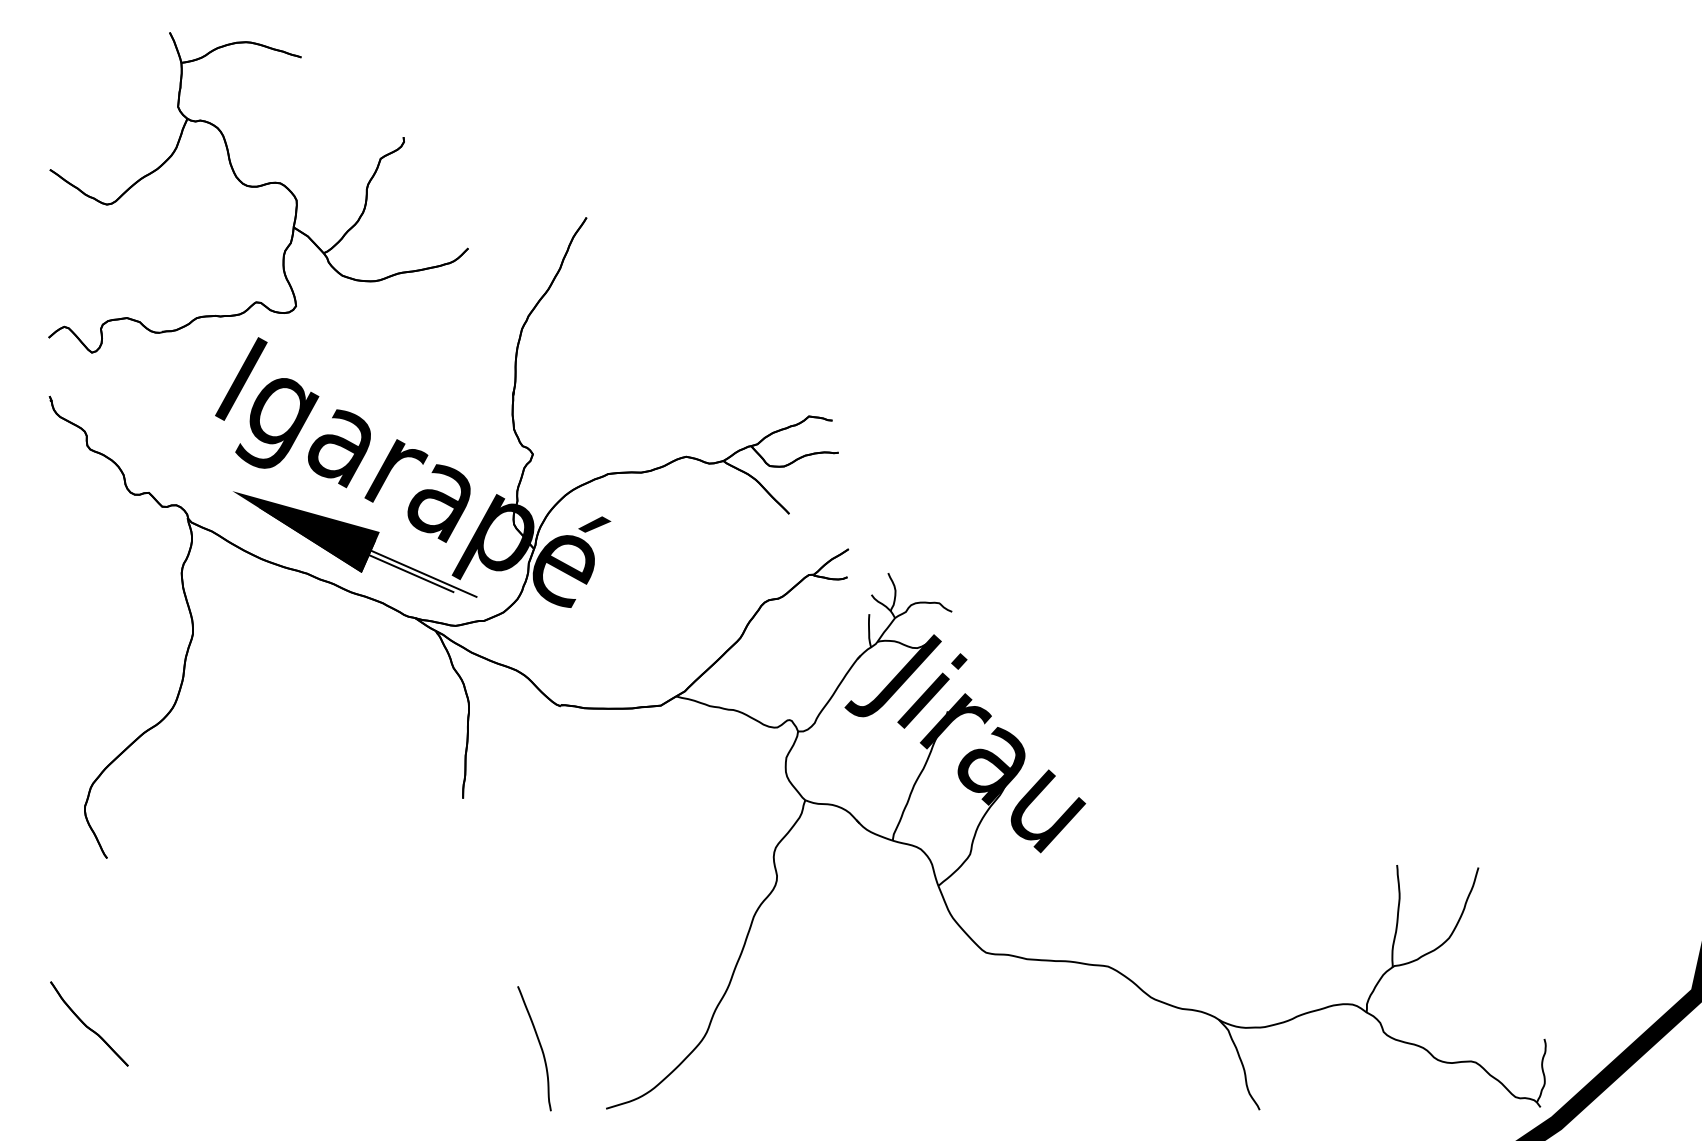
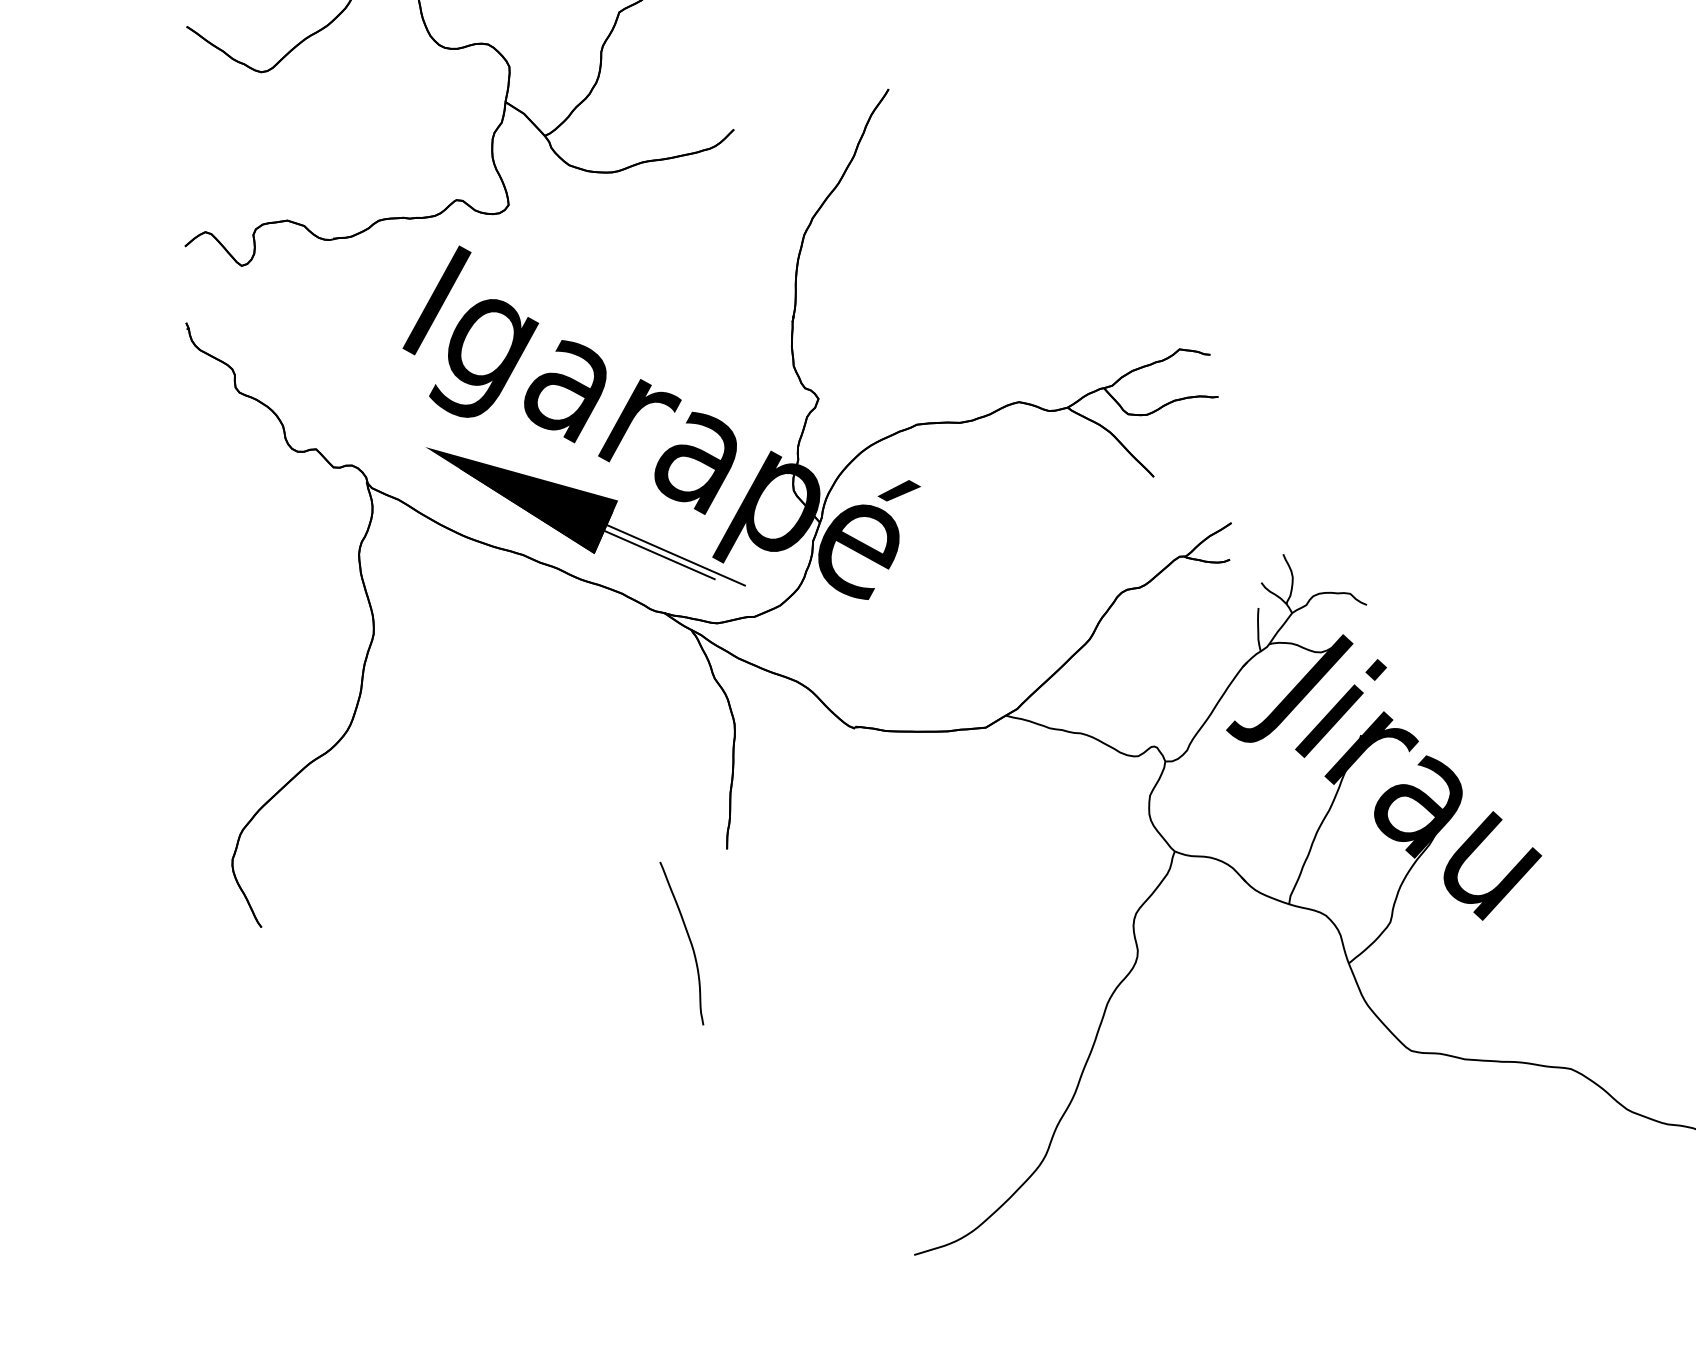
part: (89, 1023) -> (238, 1143), removed
curve: (539, 1045) -> (688, 939), moved

